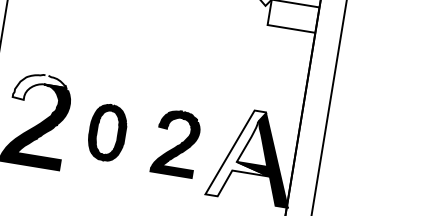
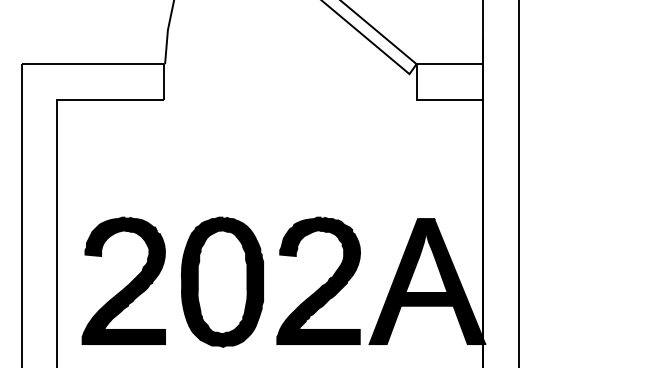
fill: (39, 88) -> (120, 236), added
part: (107, 132) -> (222, 281), size x1.67
part: (176, 142) -> (318, 280), size x1.43
fill: (242, 154) -> (411, 281), added

